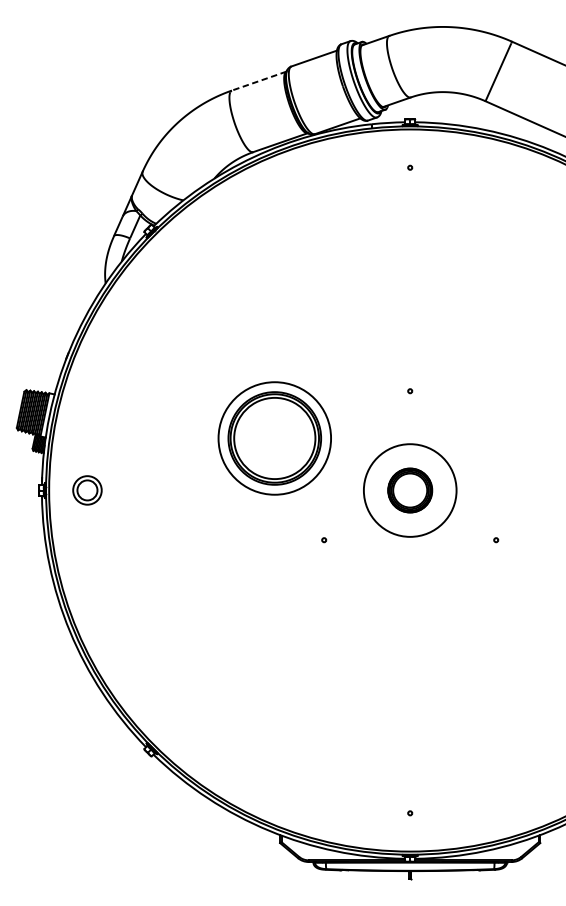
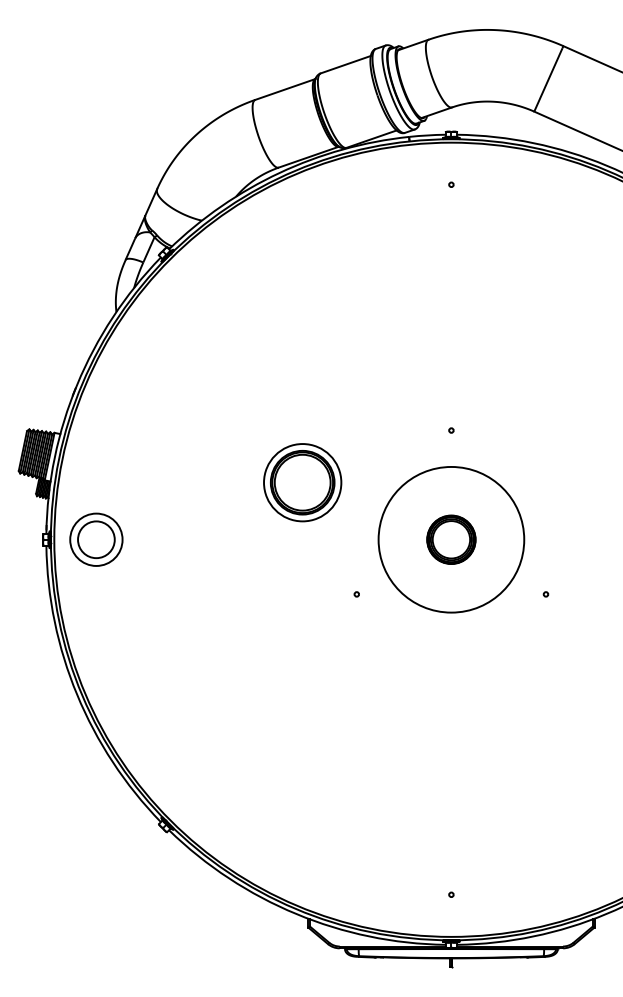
line: (259, 81) -> (285, 89), dashed -> solid
part: (274, 438) -> (302, 482), size x0.62
part: (87, 490) -> (96, 539), size x1.67
circle: (410, 490) -> (451, 539), size x1.43

